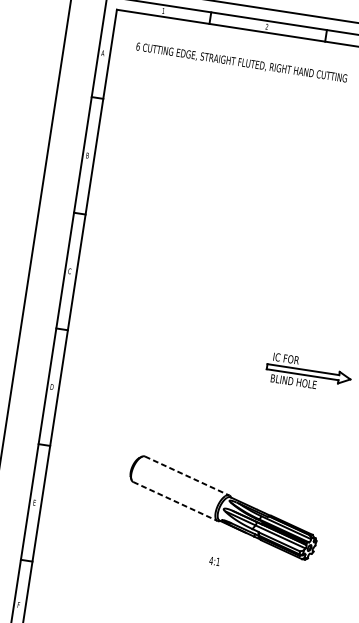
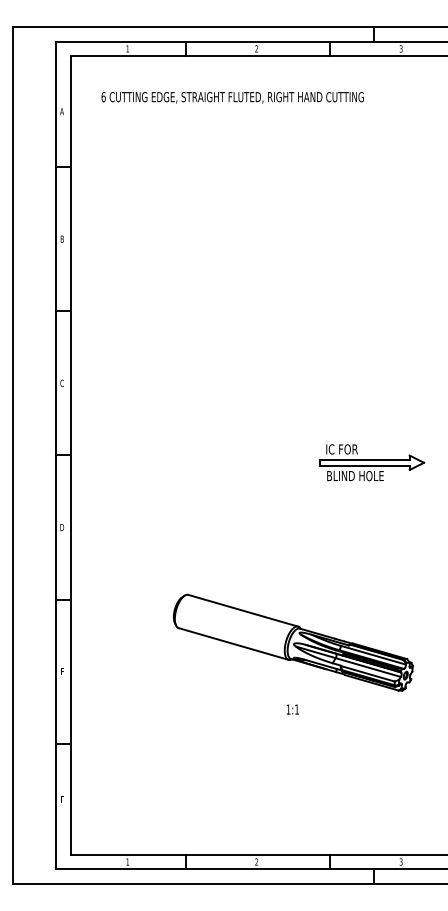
line: (187, 475) -> (243, 610), dashed -> solid
line: (175, 501) -> (234, 644), dashed -> solid
text: (211, 560) -> (288, 709), 4:1 -> 1:1

